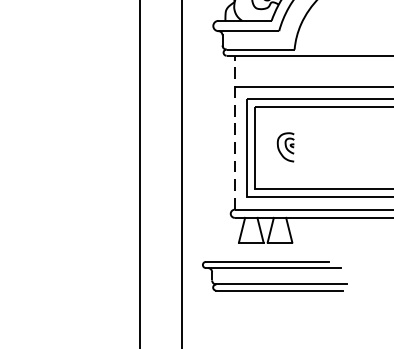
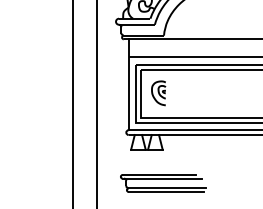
line: (234, 132) -> (128, 84), dashed -> solid
part: (285, 147) -> (158, 93), size x1.43
part: (275, 276) -> (163, 183), moved

